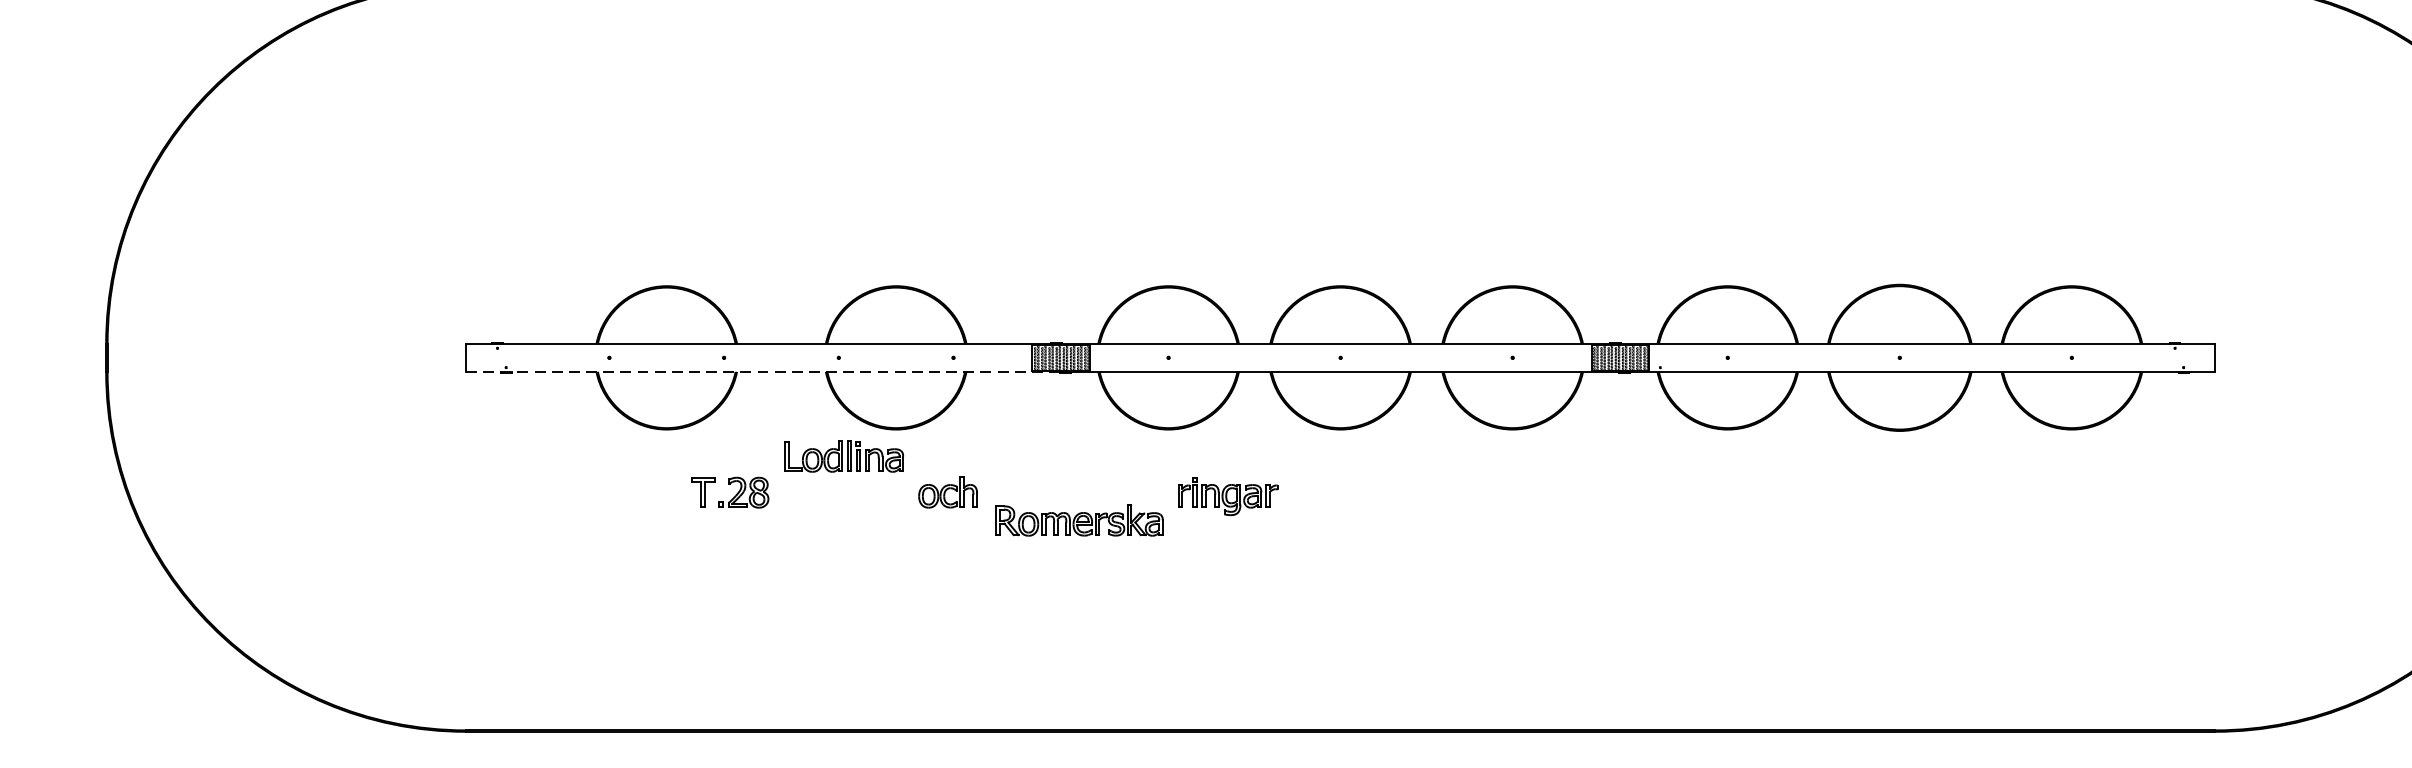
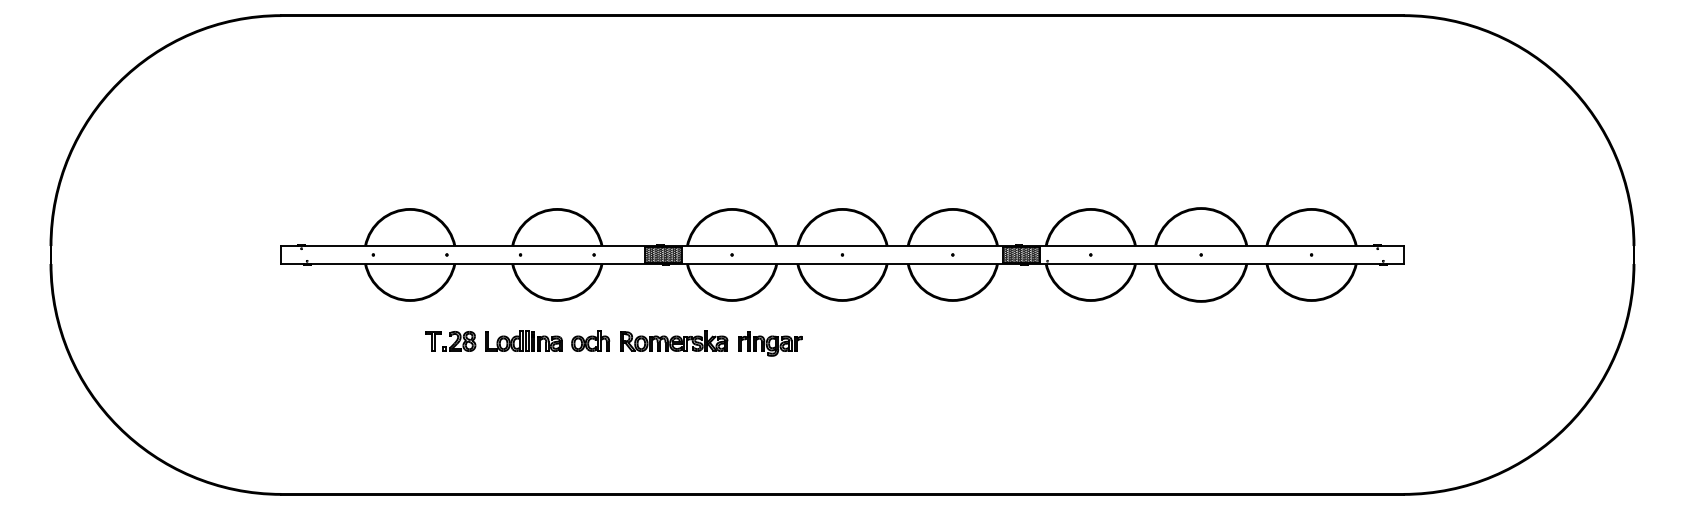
line: (763, 371) -> (472, 263), dashed -> solid
part: (843, 455) -> (523, 340), moved
part: (1080, 519) -> (674, 340), moved

